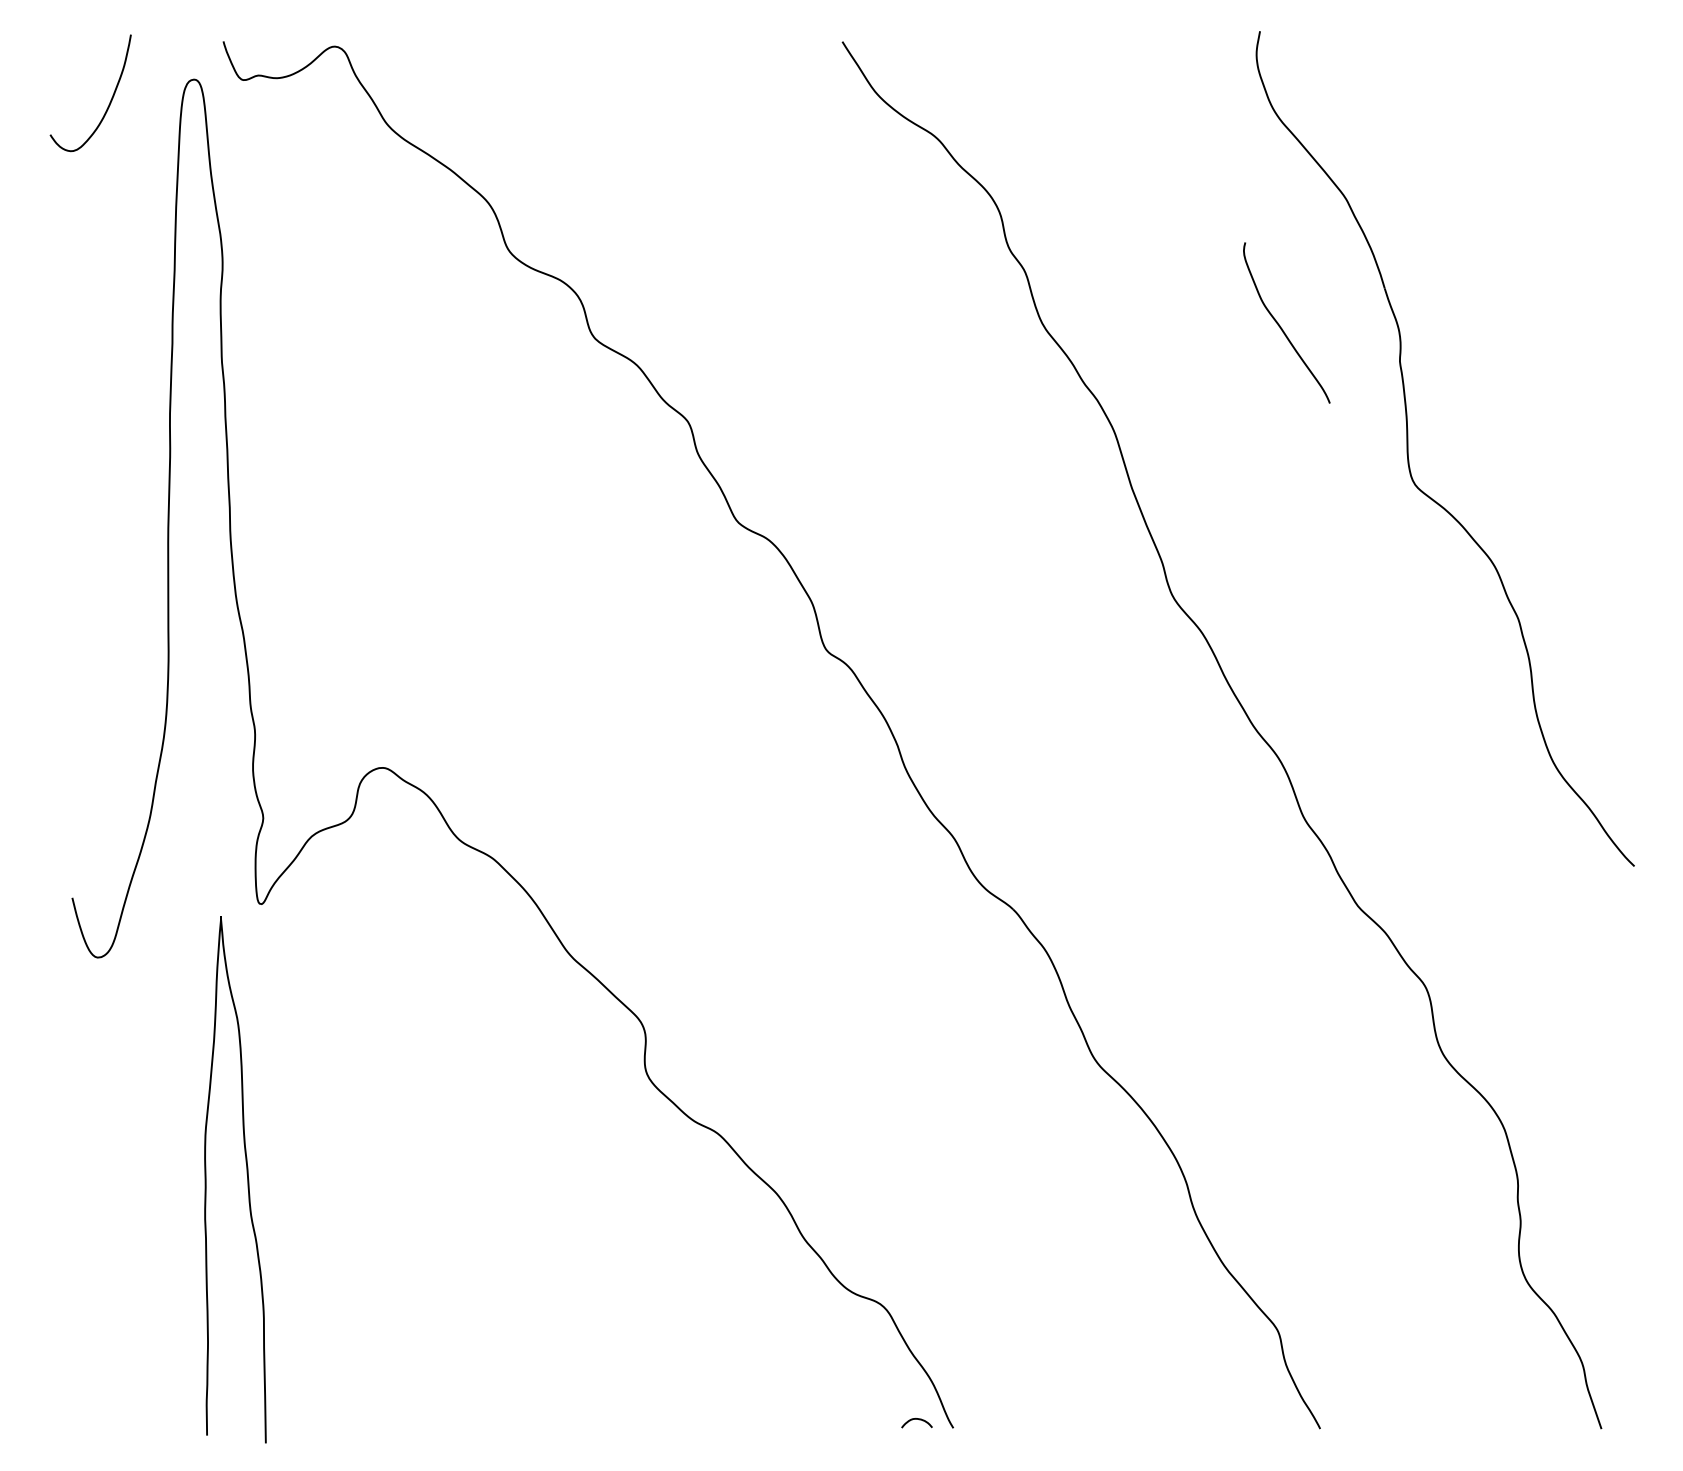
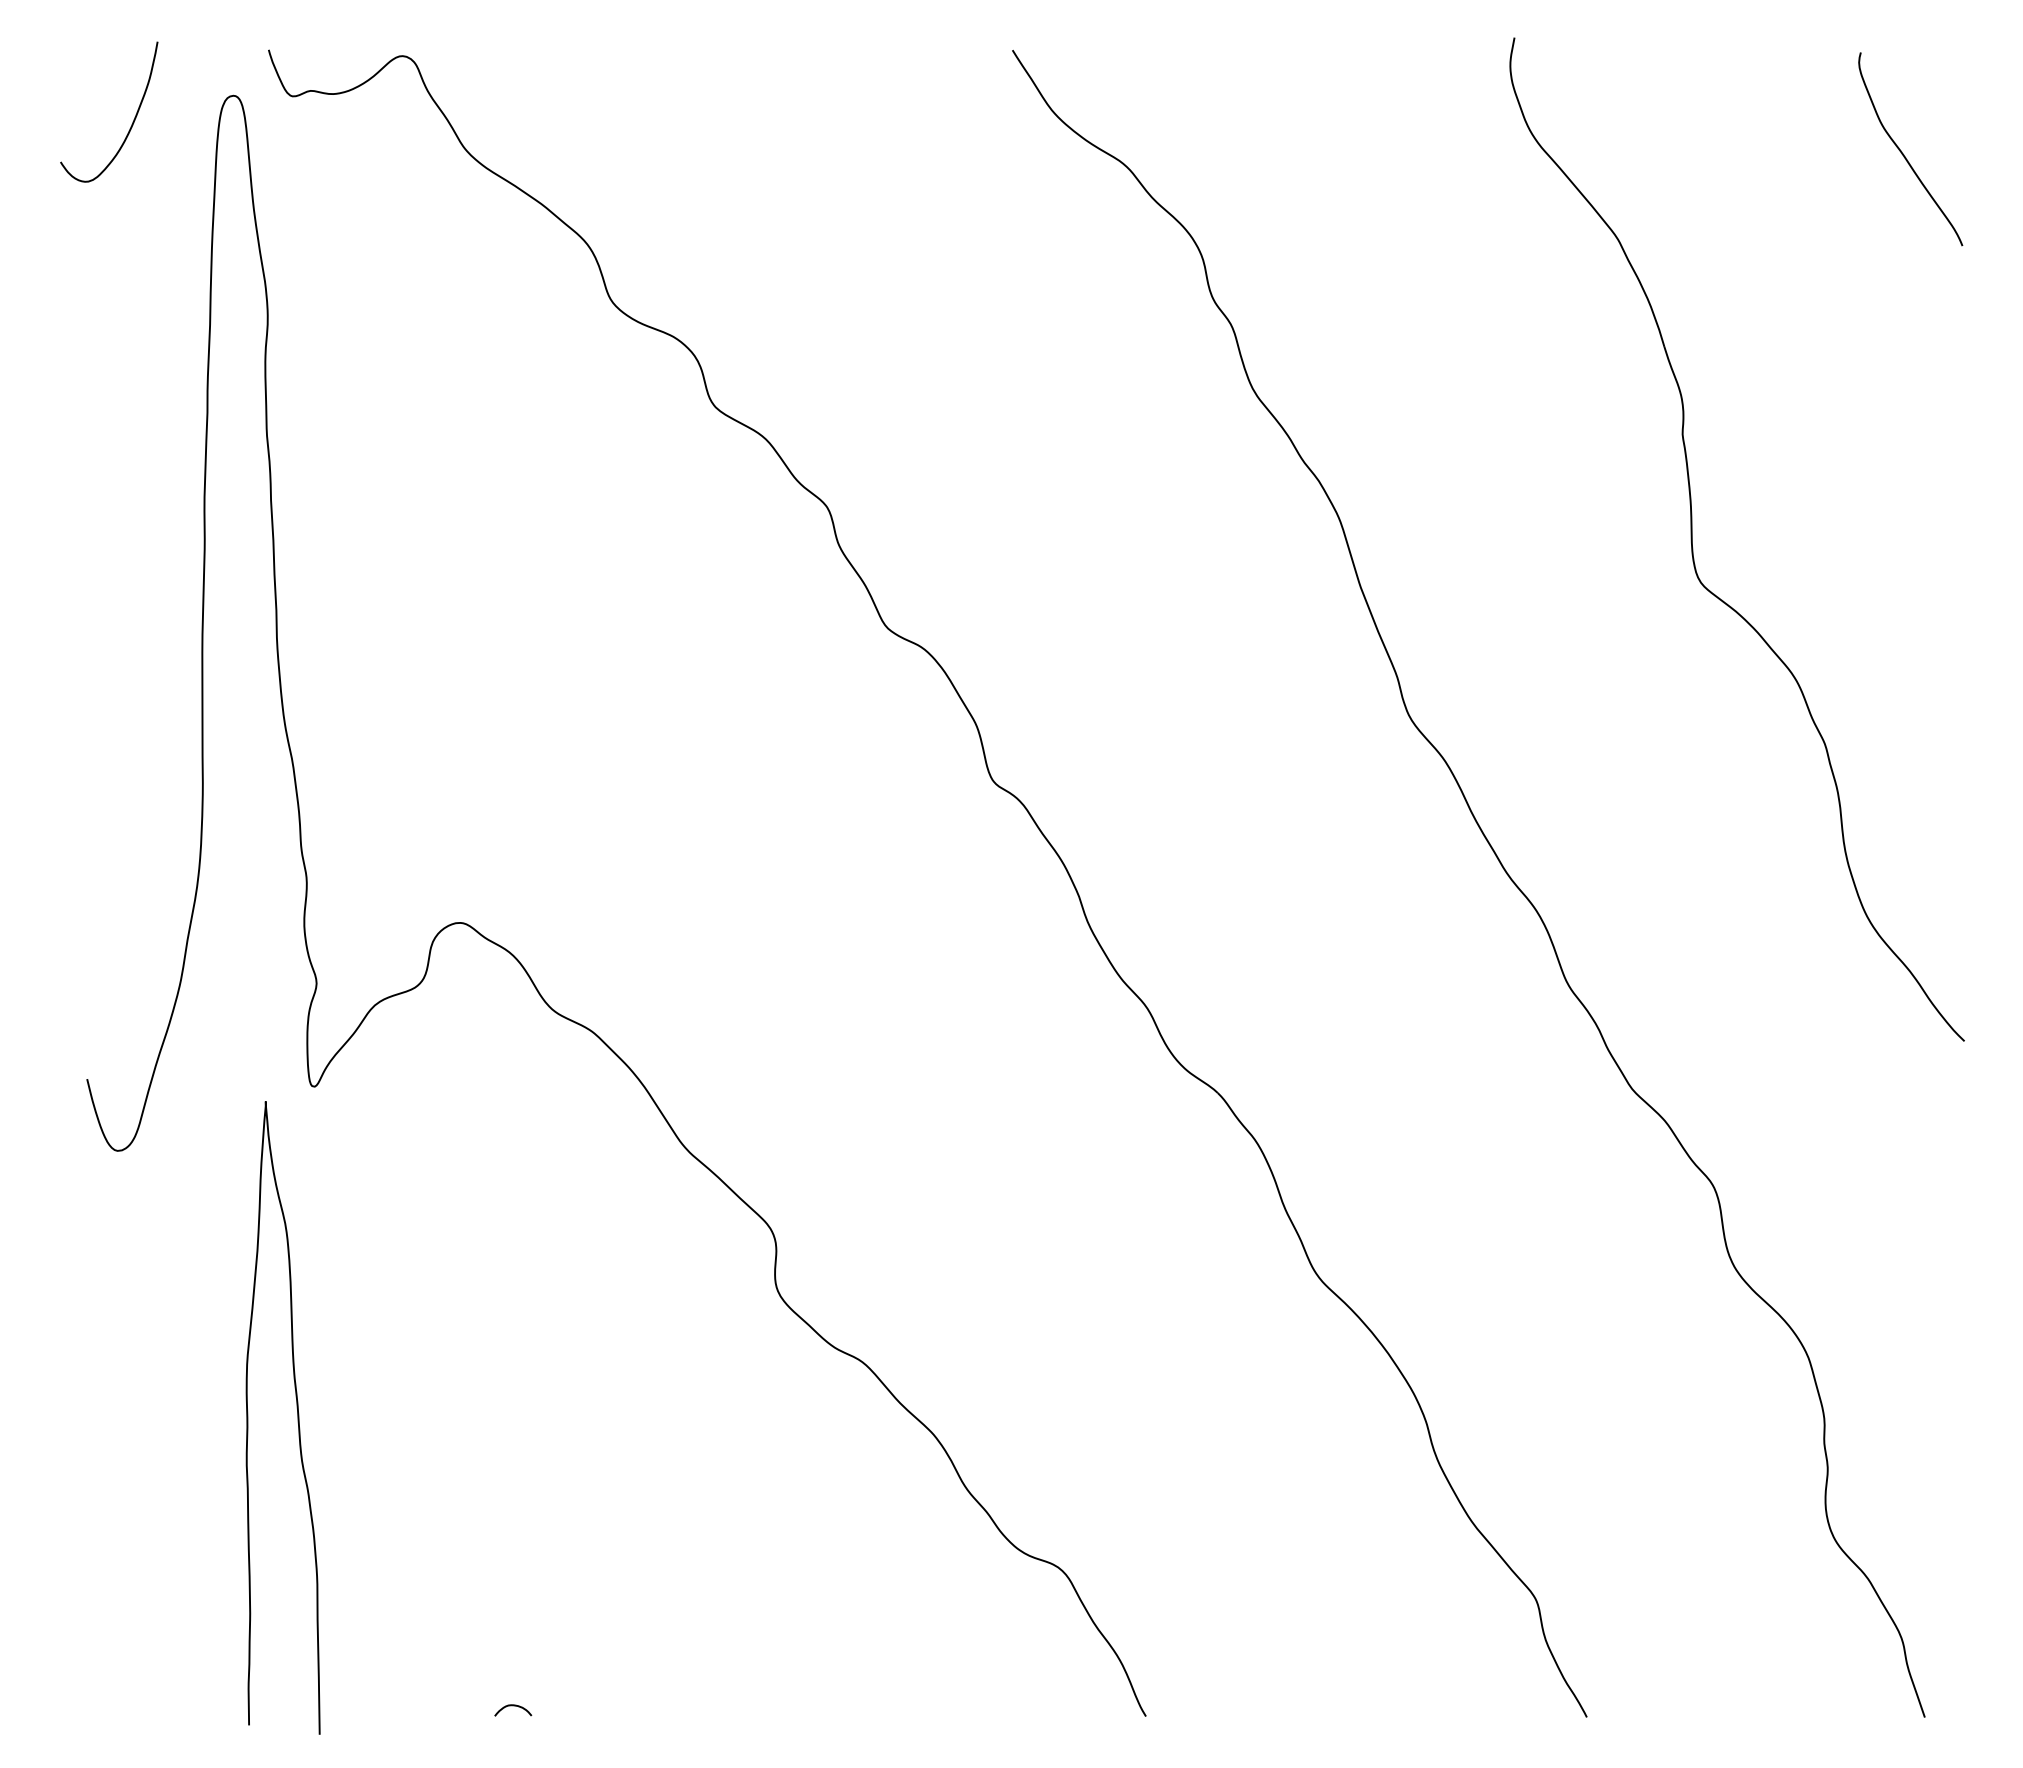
curve: (1281, 327) -> (1904, 154), moved
curve: (917, 1419) -> (513, 1706), moved

